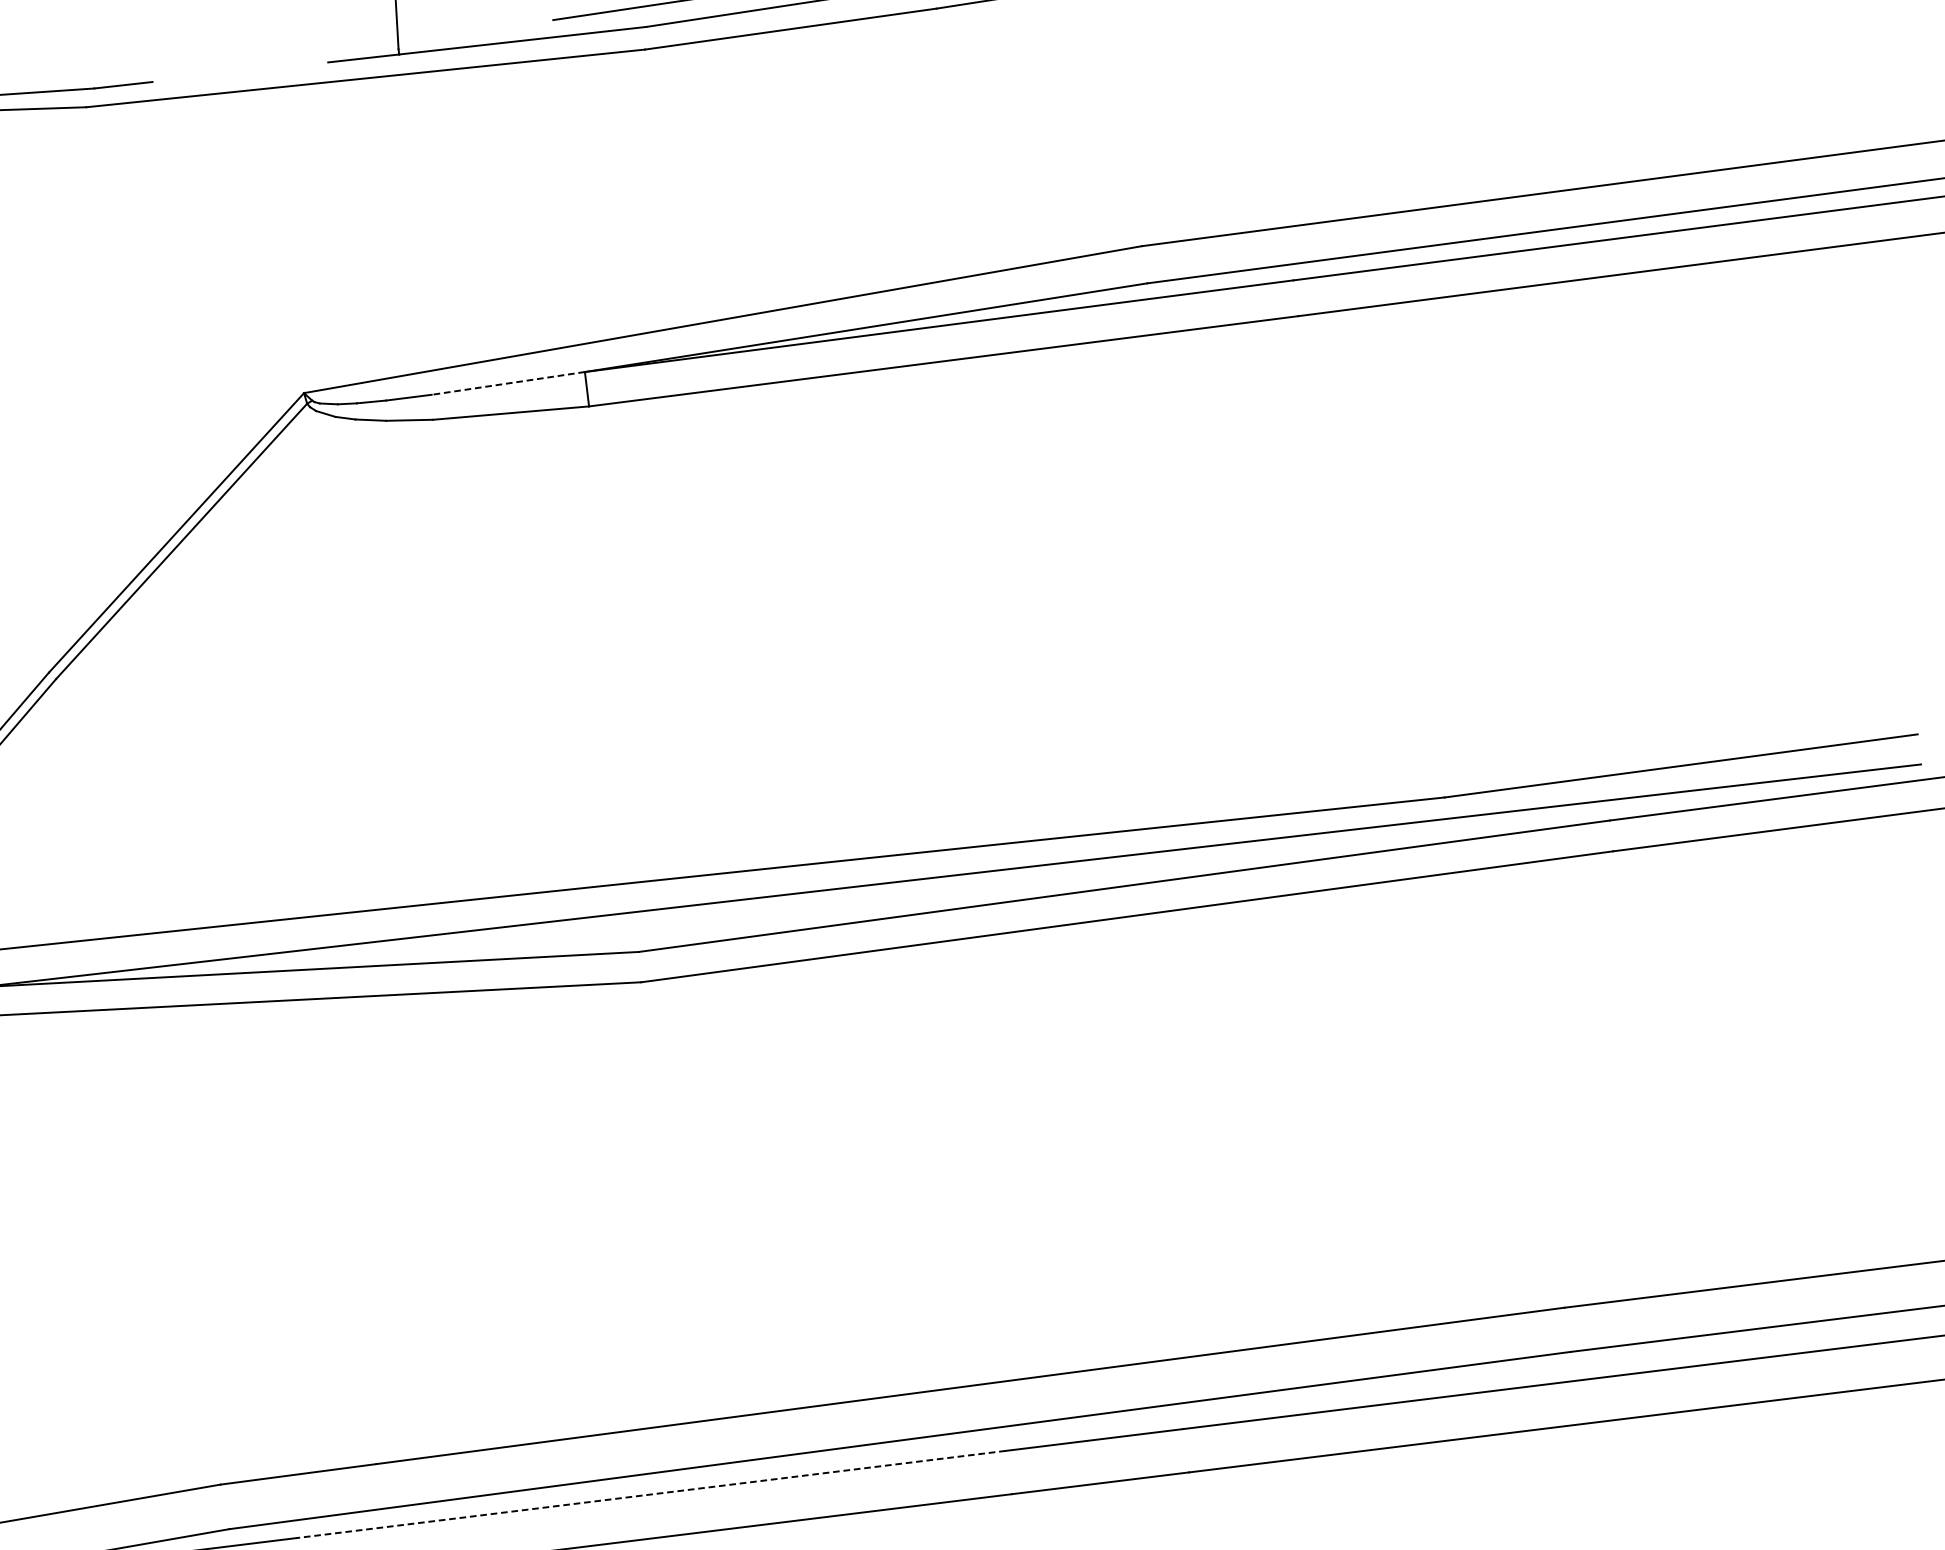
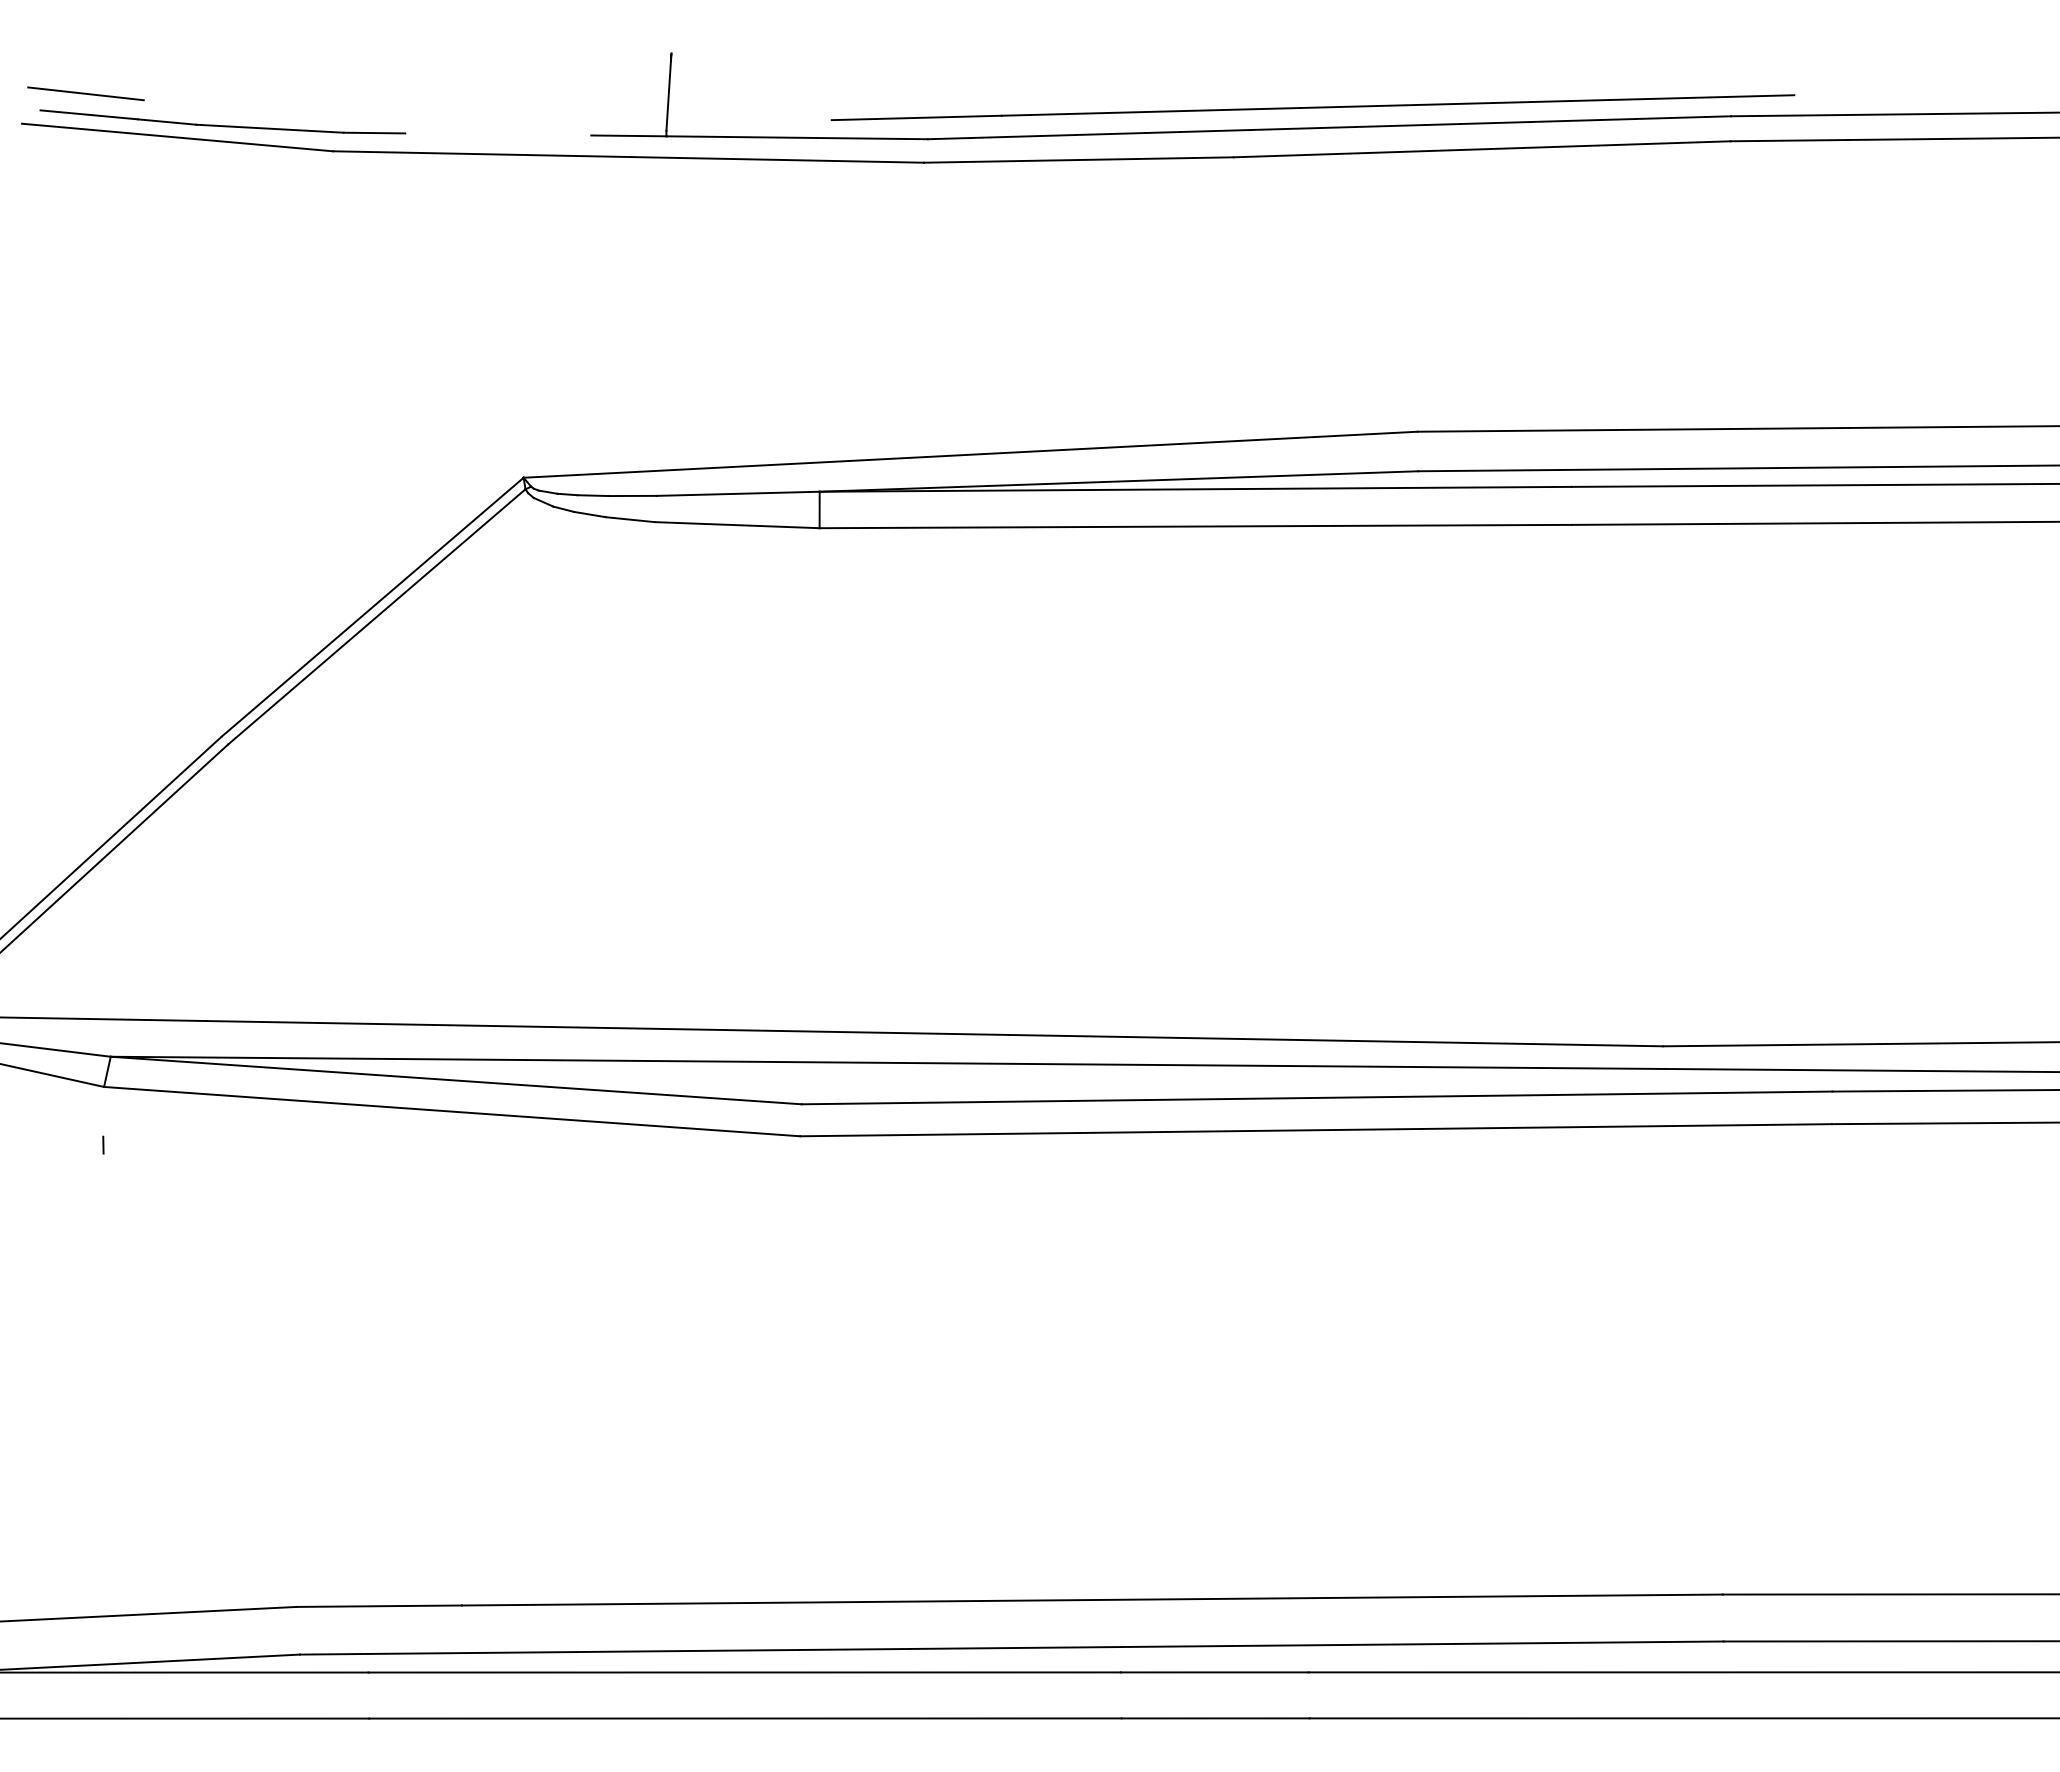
line: (508, 383) -> (738, 493), dashed -> solid
line: (650, 1494) -> (744, 1672), dashed -> solid

